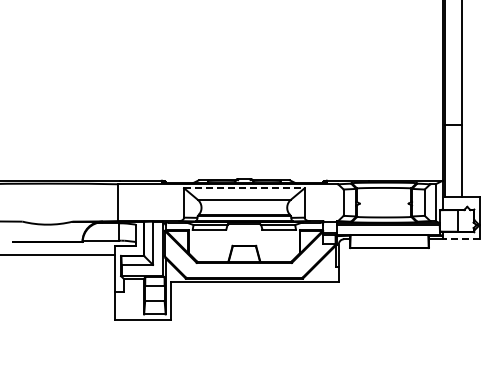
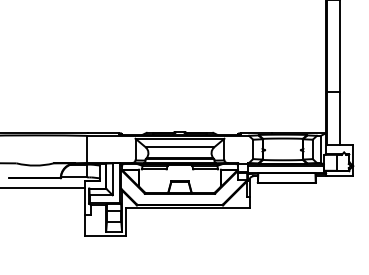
line: (244, 188) -> (180, 138), dashed -> solid
line: (461, 239) -> (339, 176), dashed -> solid

